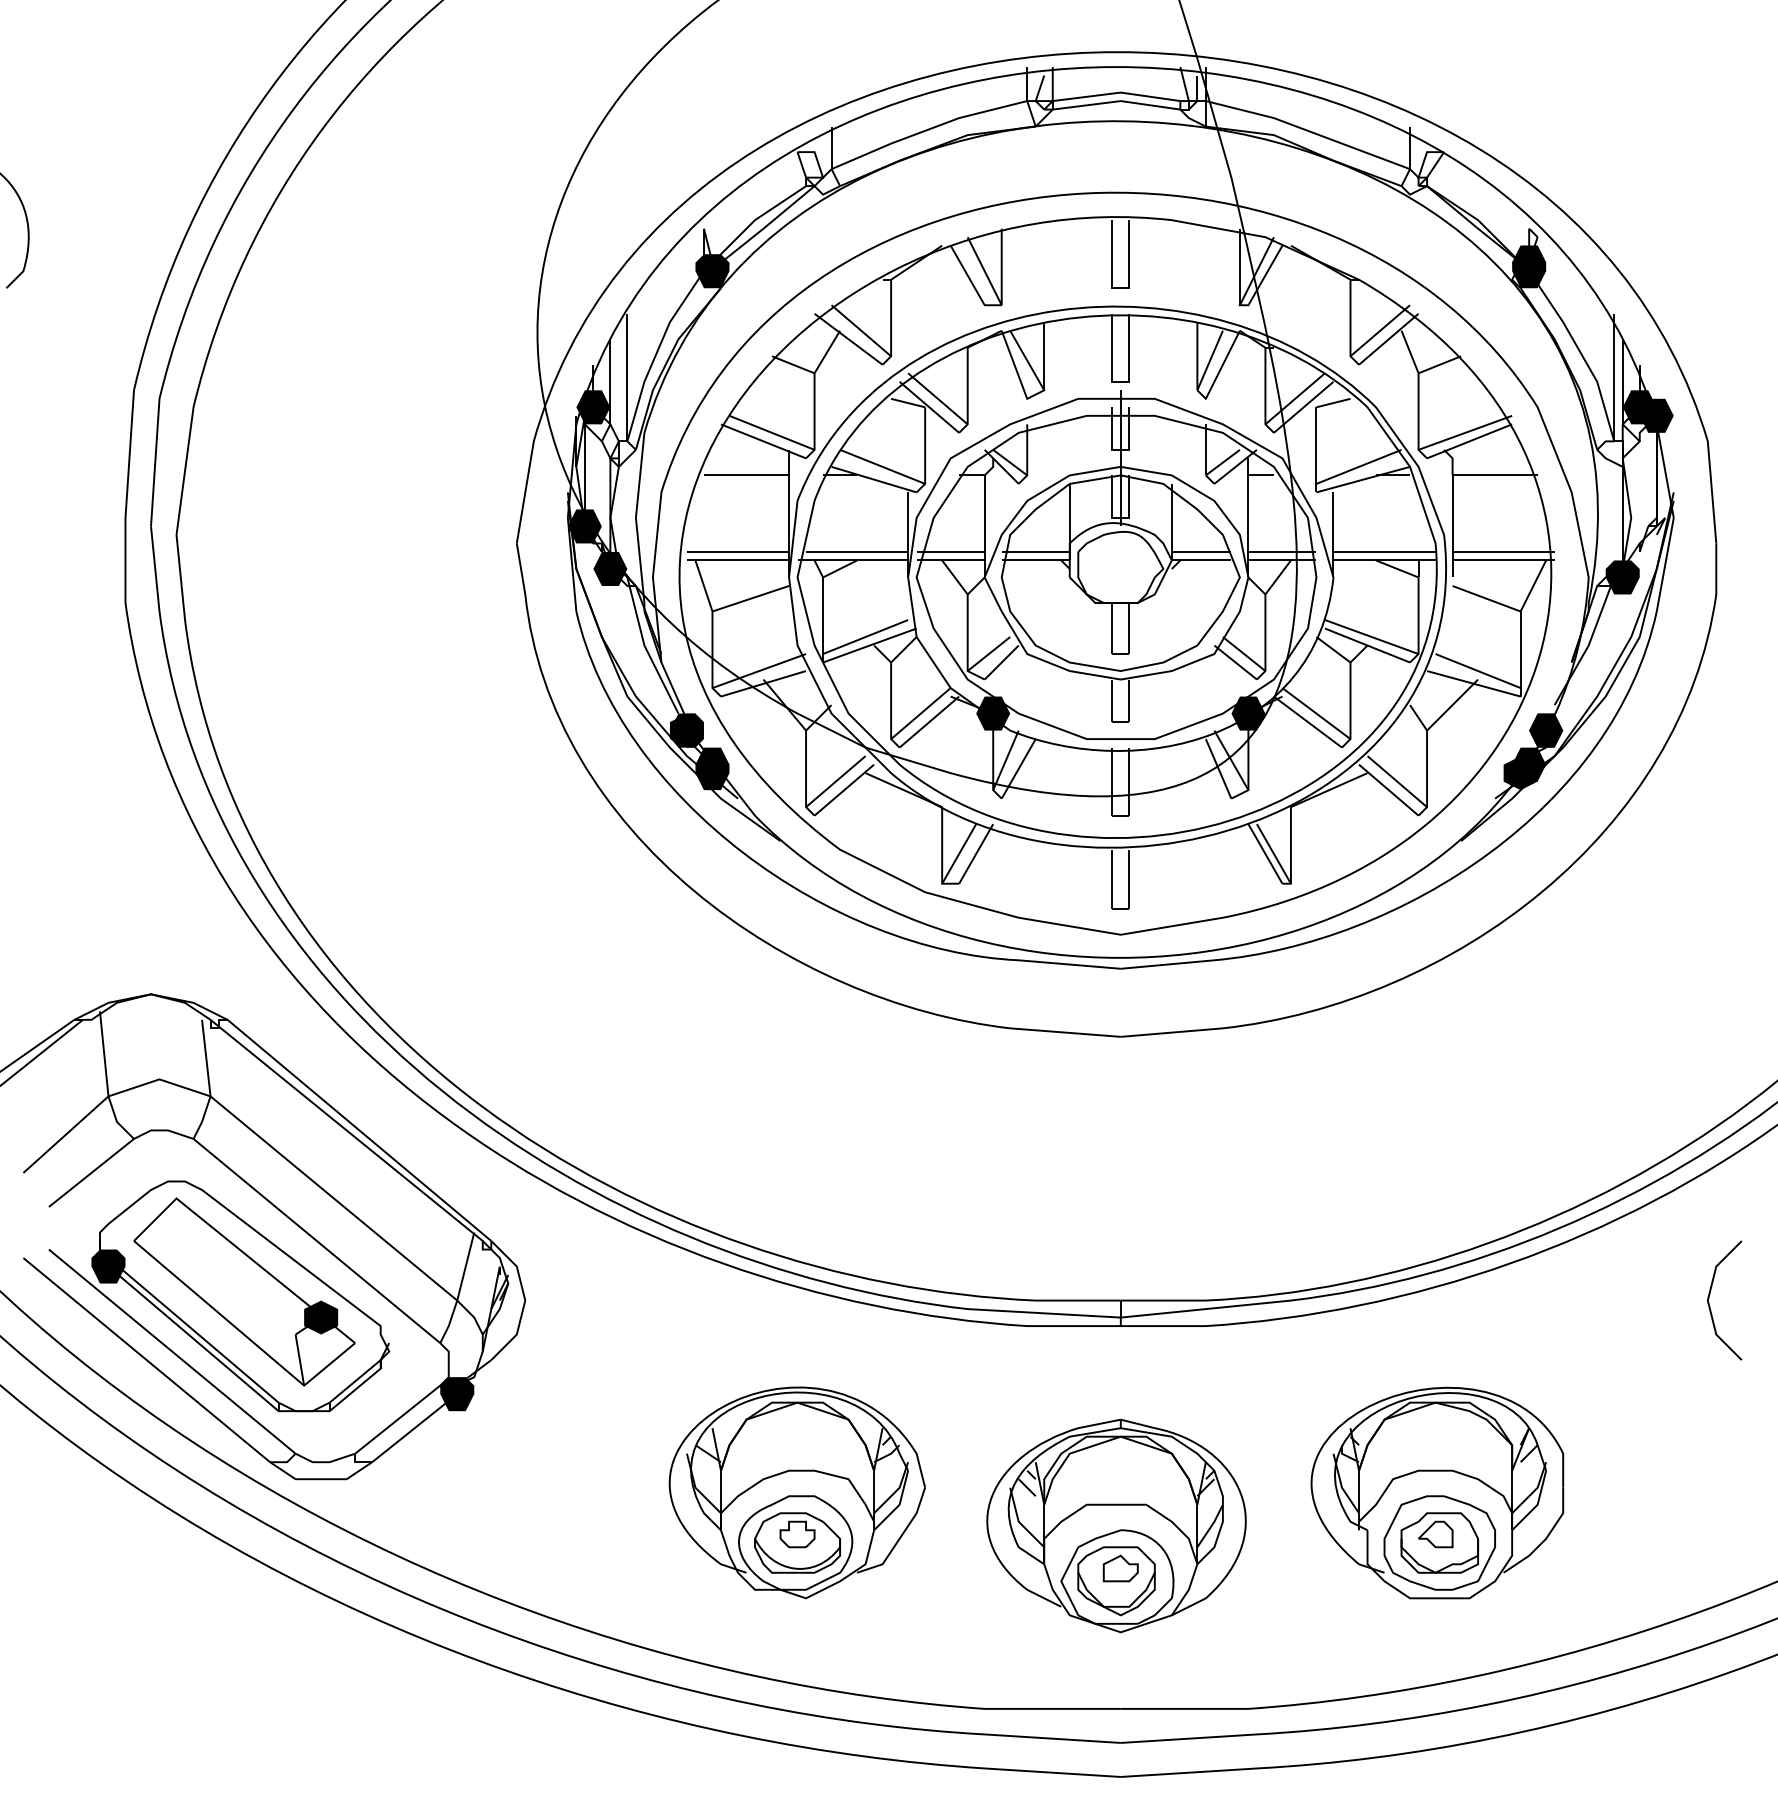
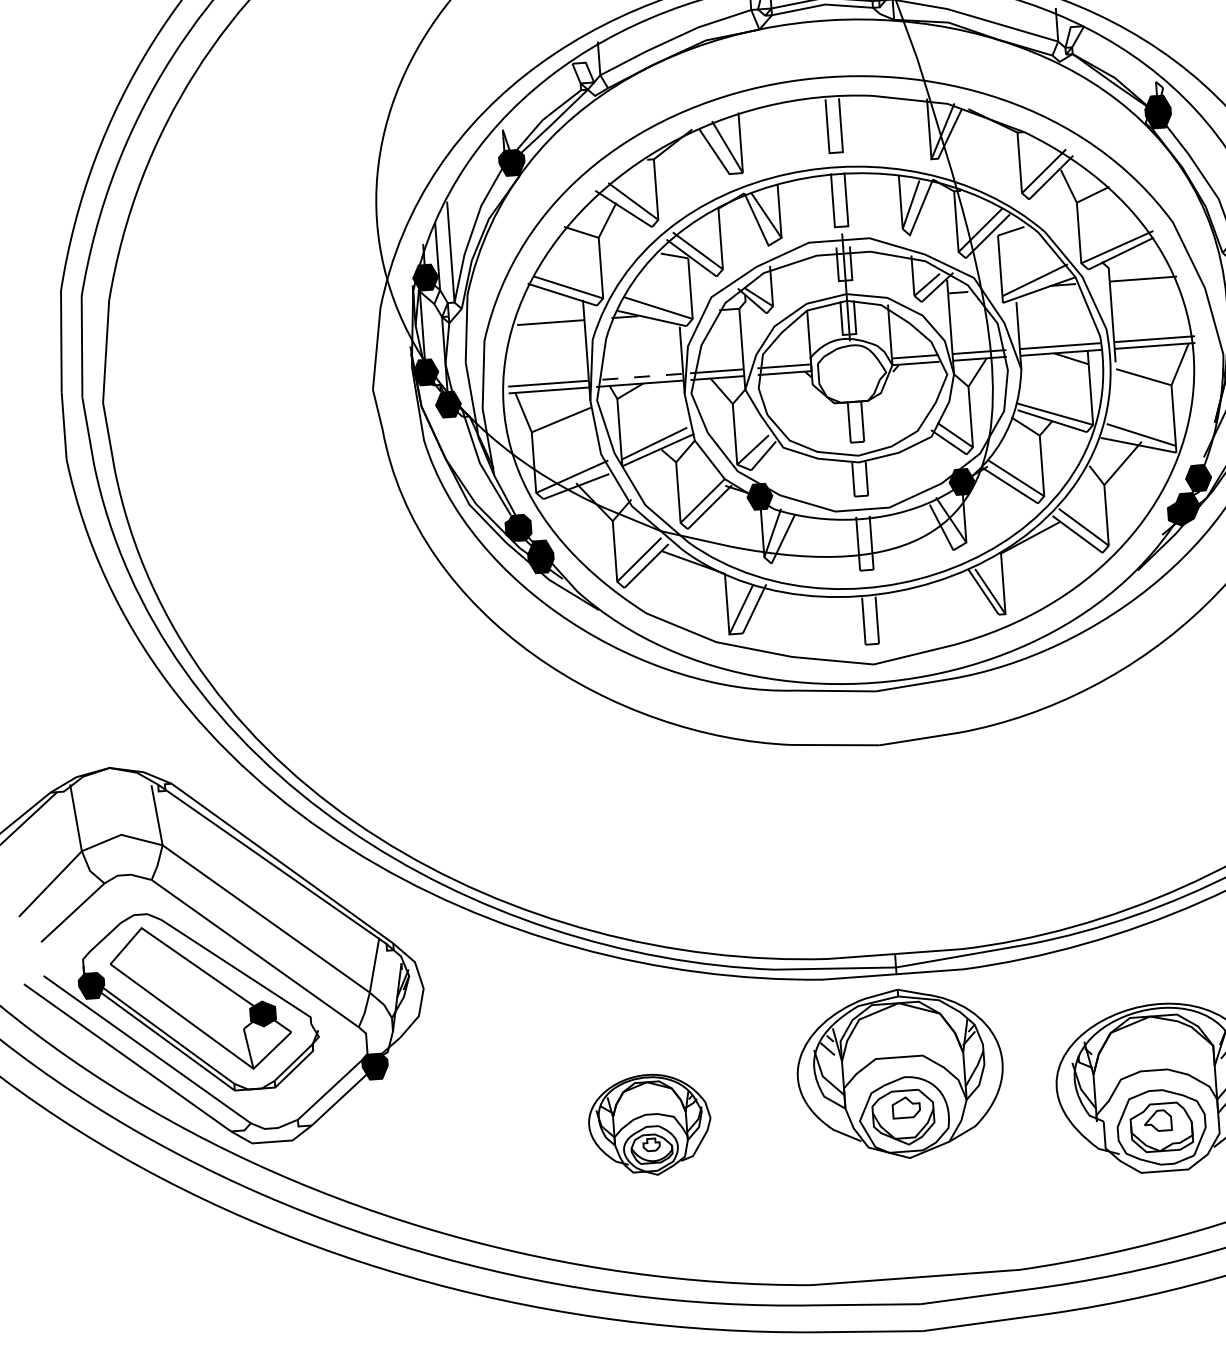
line: (857, 551) -> (643, 376), solid -> dashed
part: (796, 1492) -> (649, 1124), size x0.6
part: (1116, 1525) -> (900, 1073), moved

